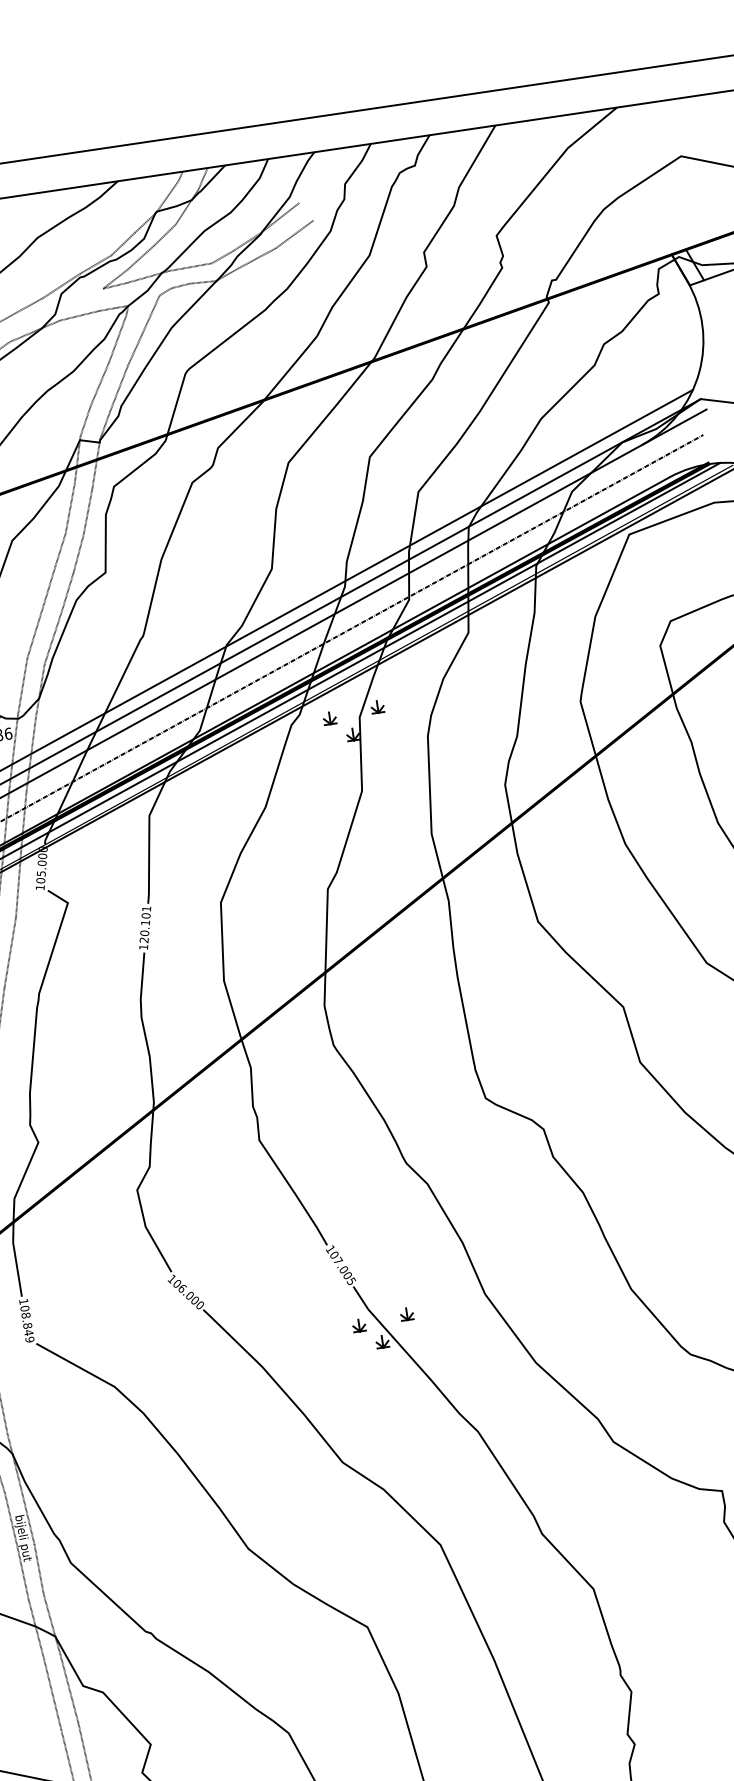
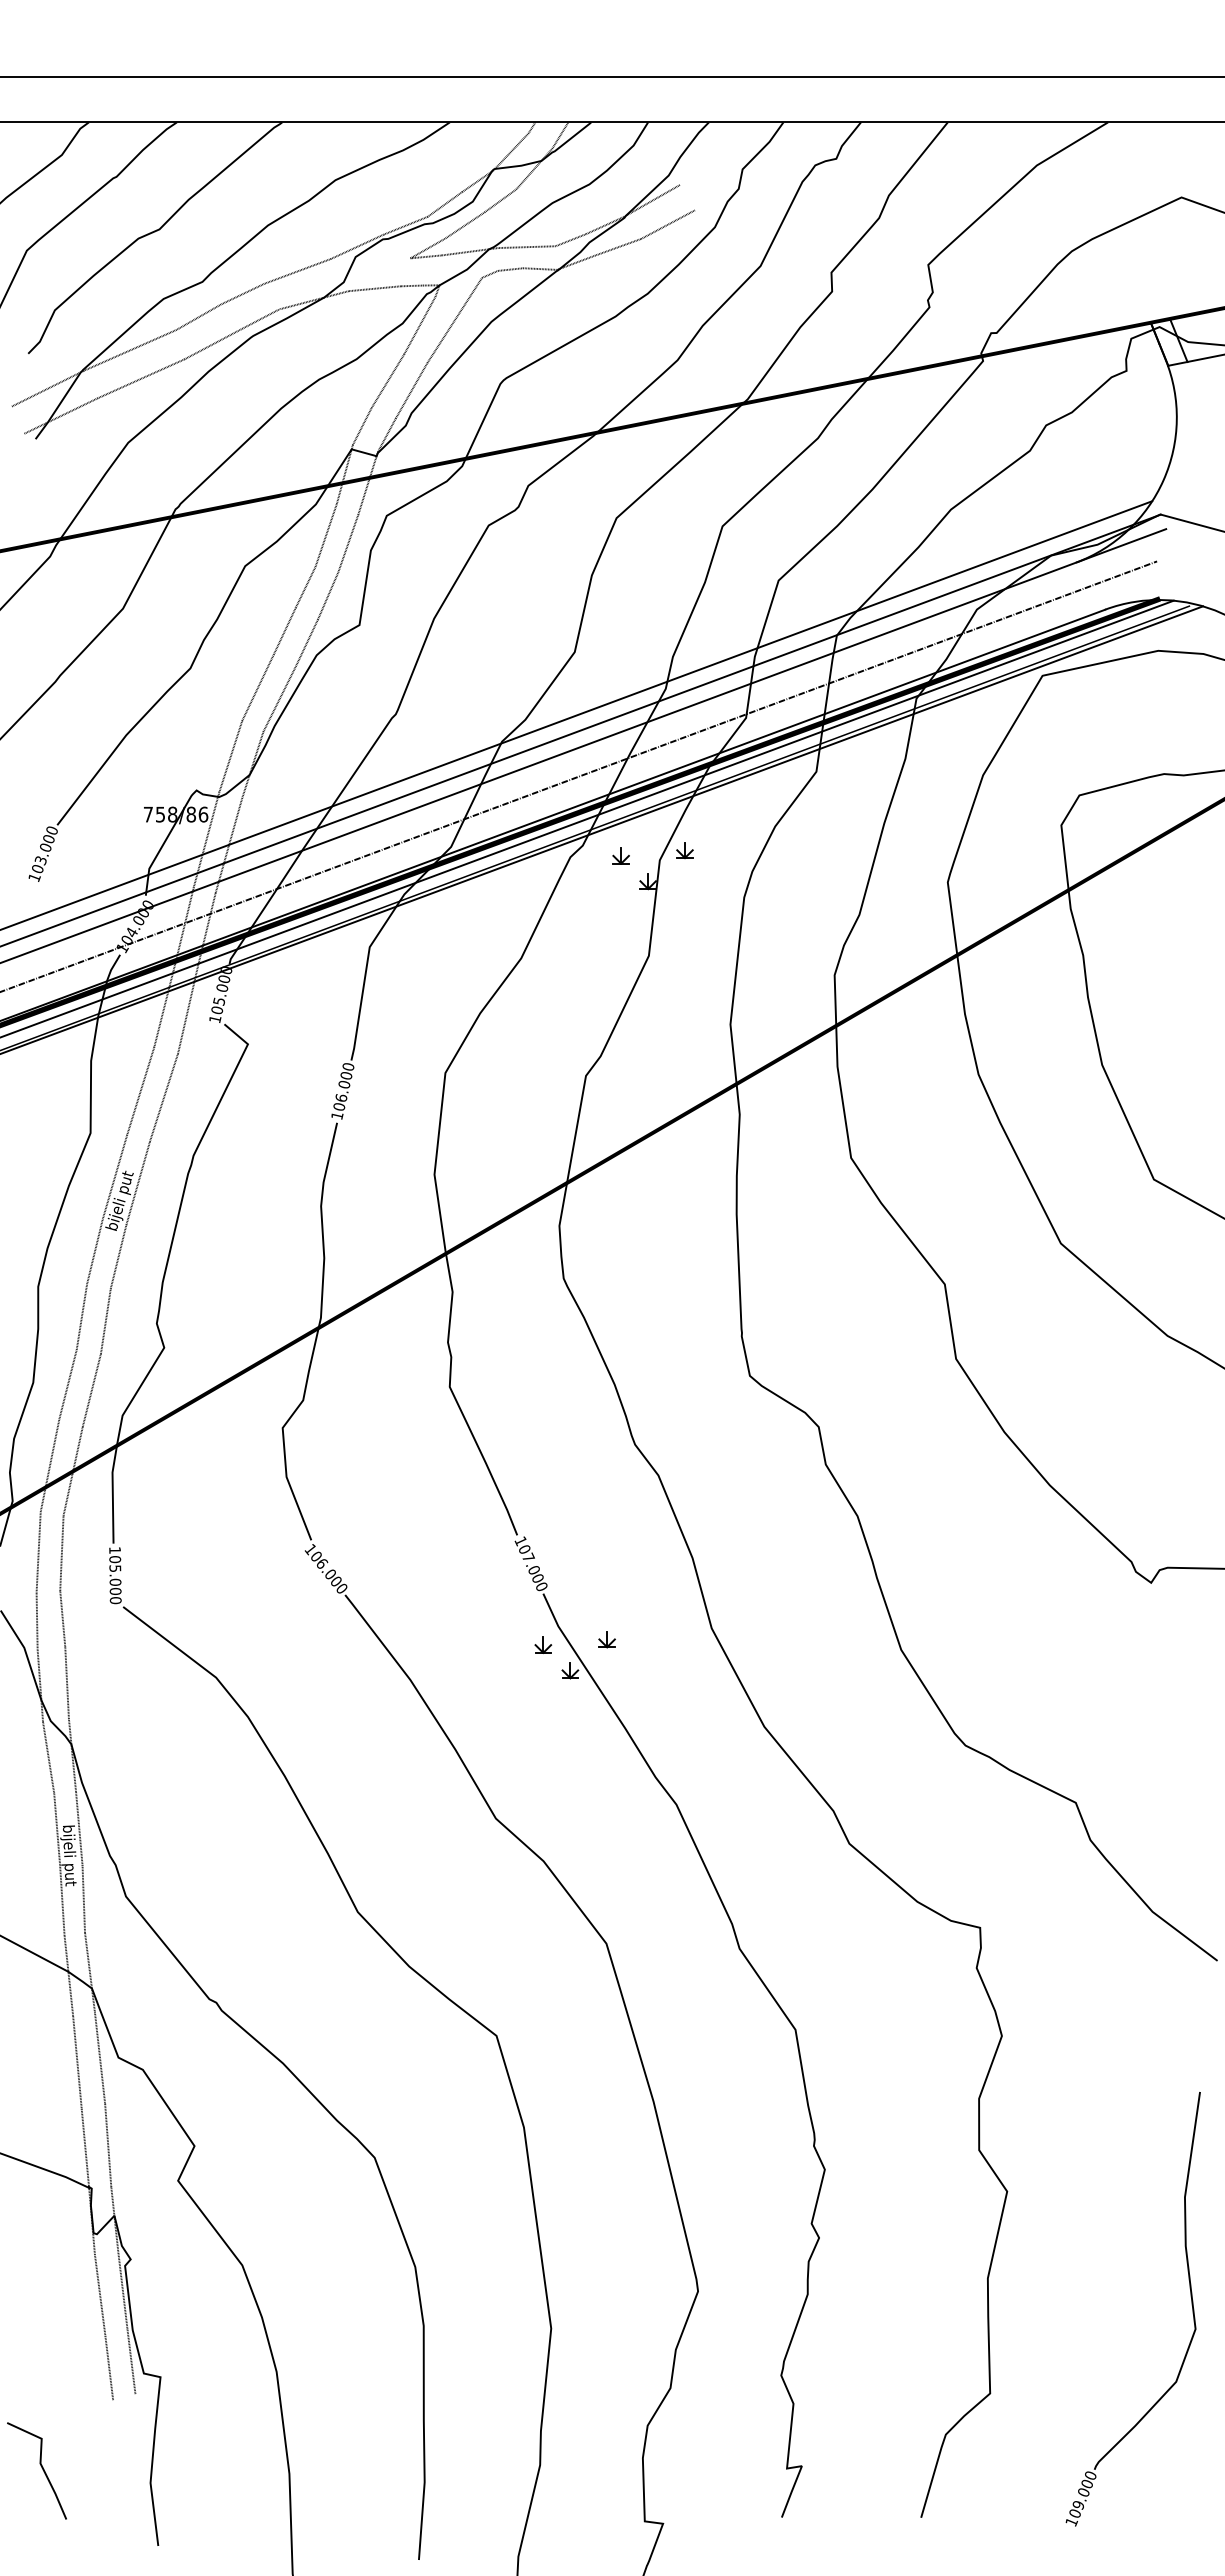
text: (145, 925) -> (343, 1087), 120.101 -> 106.000
text: (351, 1280) -> (541, 1585), 107.005 -> 107.000
text: (27, 1327) -> (115, 1584), 108.849 -> 105.000

